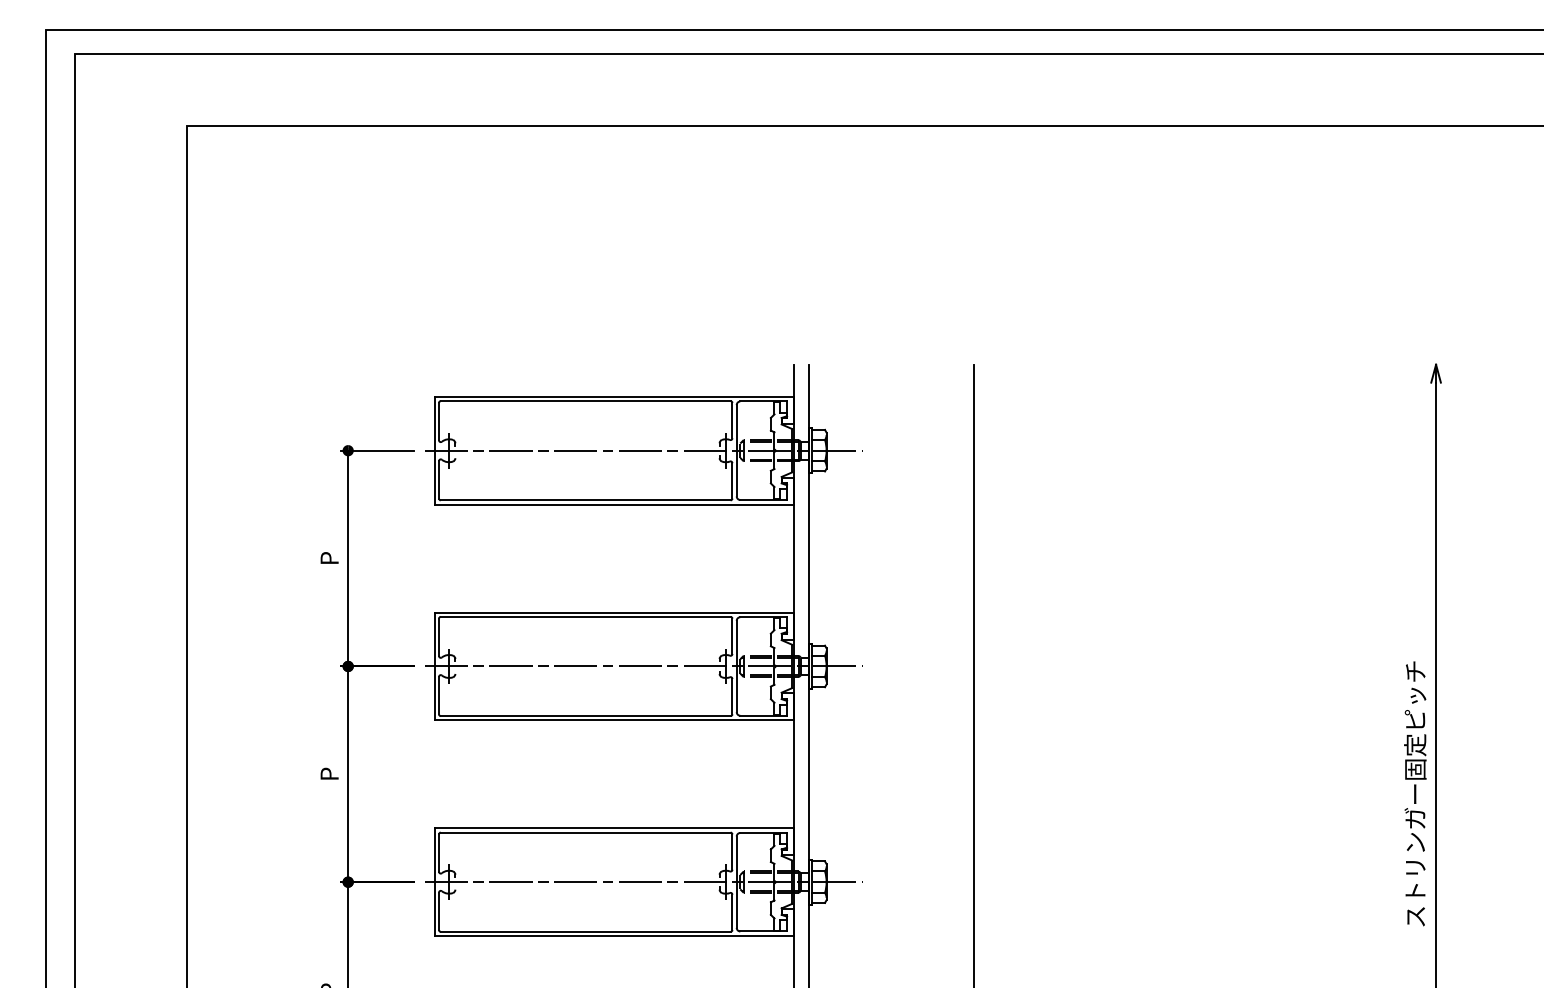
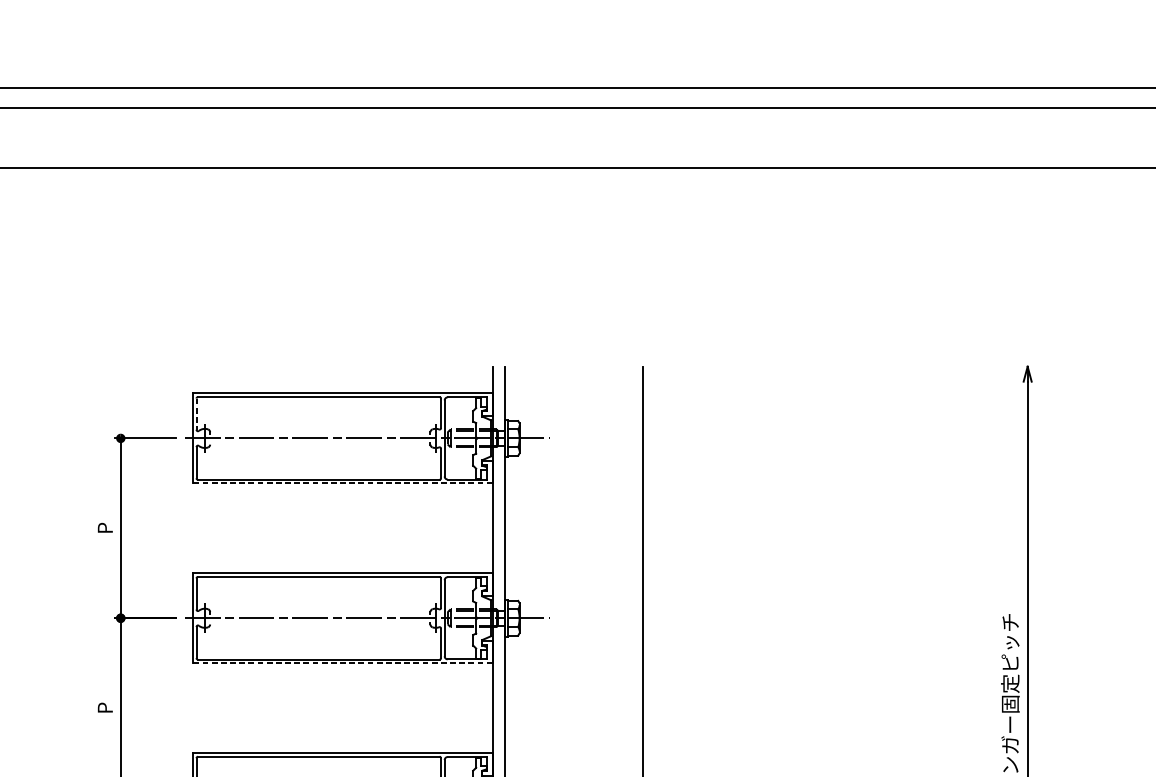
line: (439, 421) -> (196, 414), solid -> dashed
line: (614, 504) -> (342, 483), solid -> dashed
line: (614, 720) -> (342, 663), solid -> dashed

